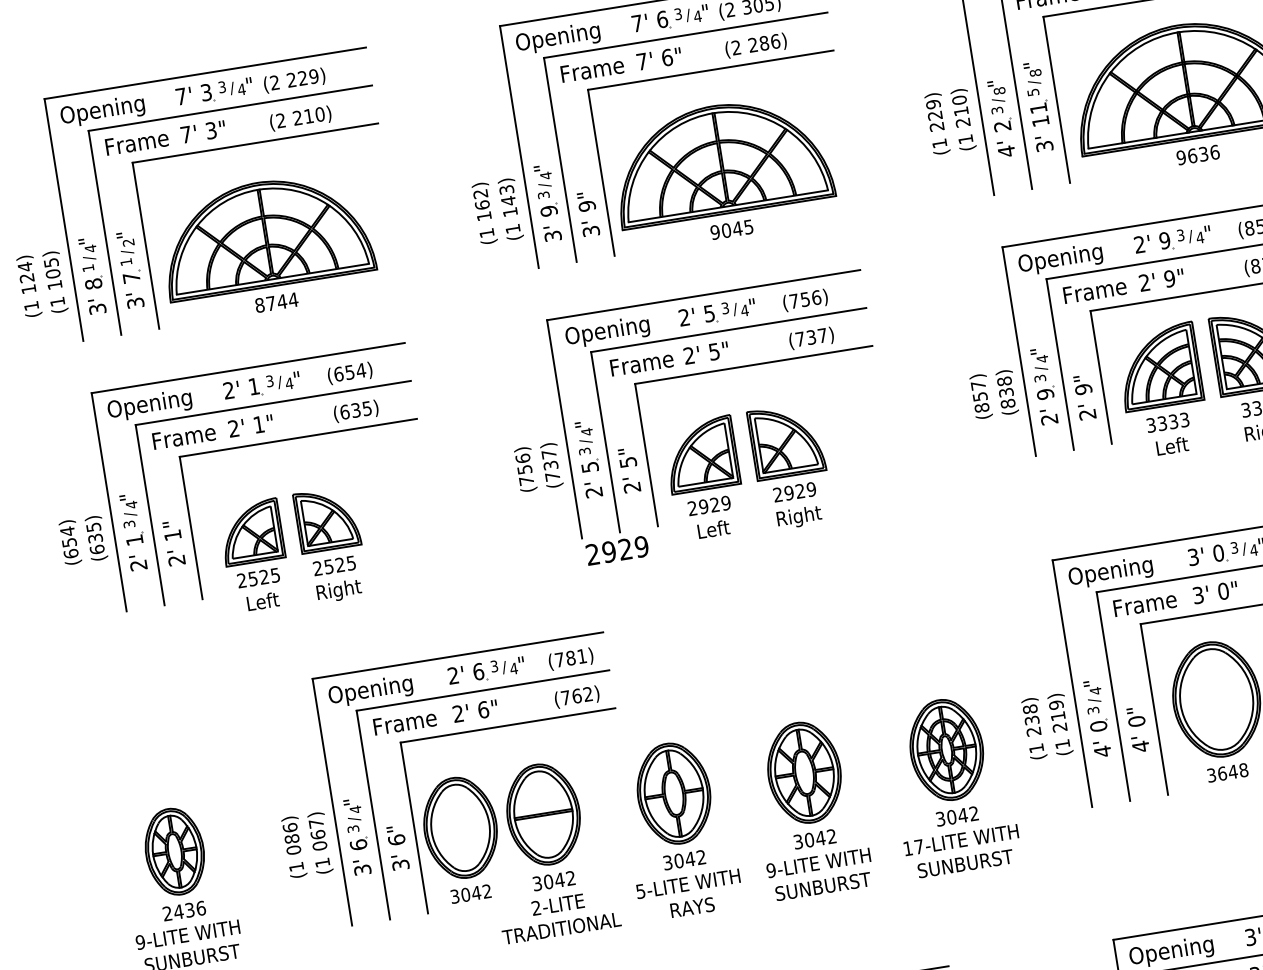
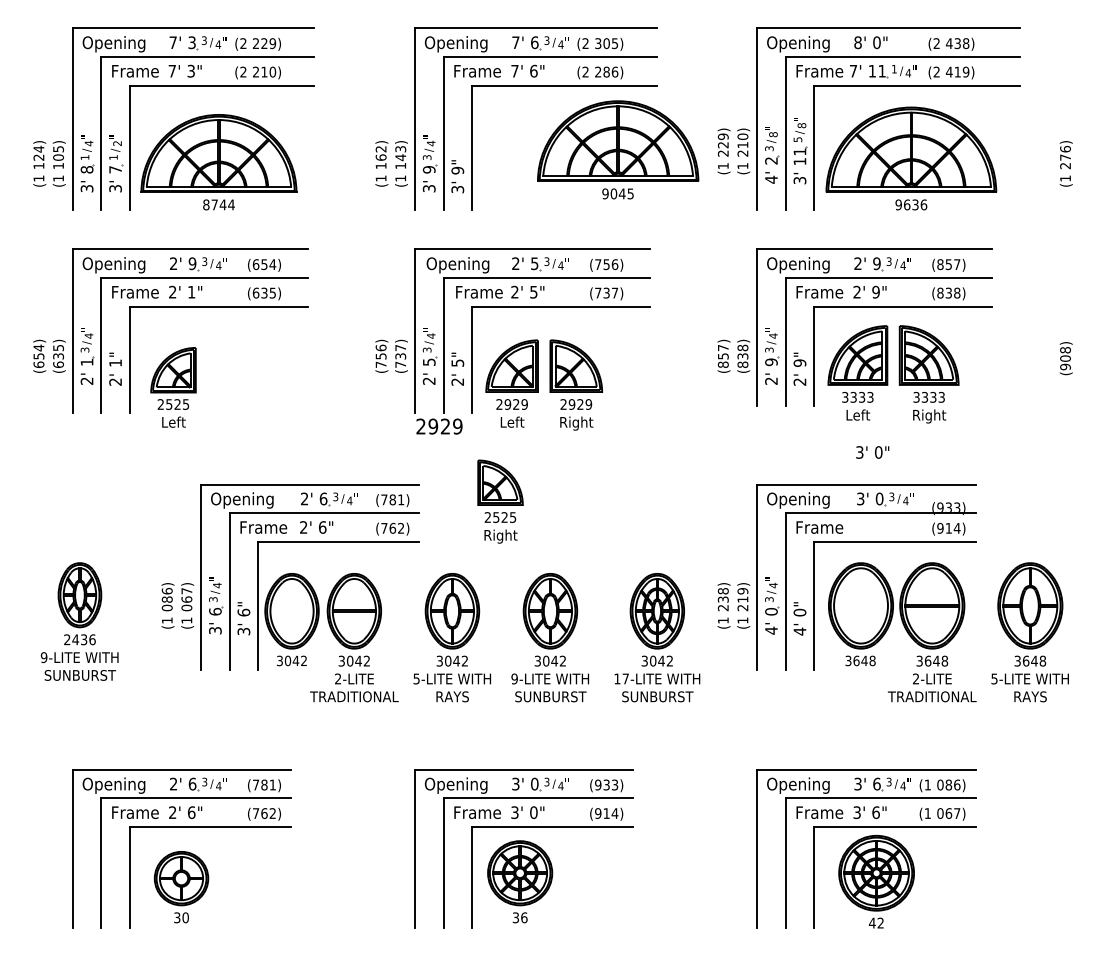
part: (723, 170) -> (618, 149), moved
text: (253, 386) -> (192, 263), 1 -> 9
part: (331, 544) -> (500, 501), moved
text: (1215, 592) -> (872, 452), moved

